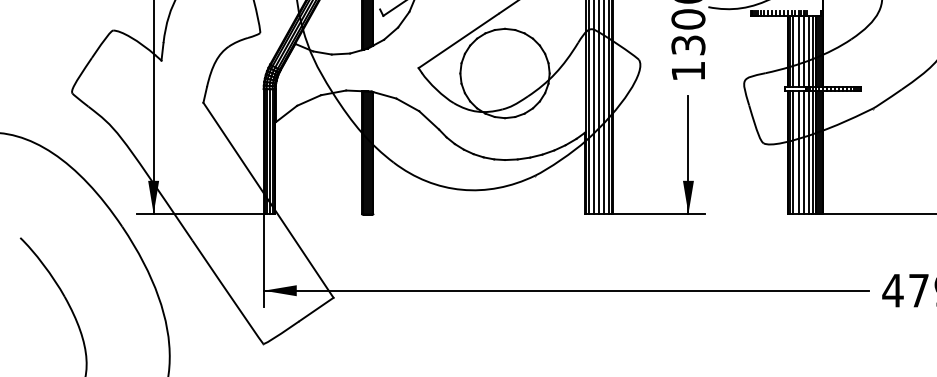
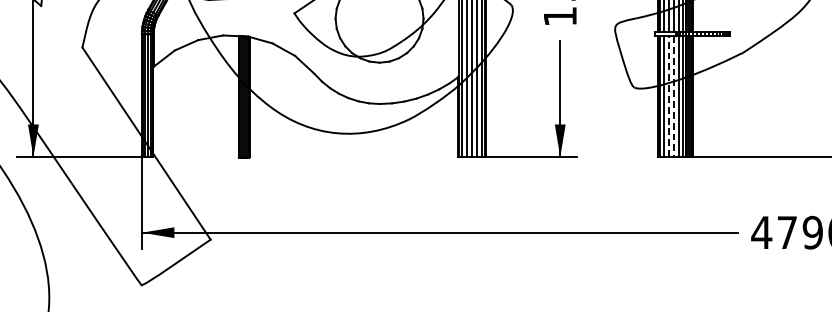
line: (798, 151) -> (668, 95), solid -> dashed
line: (804, 152) -> (674, 96), solid -> dashed

